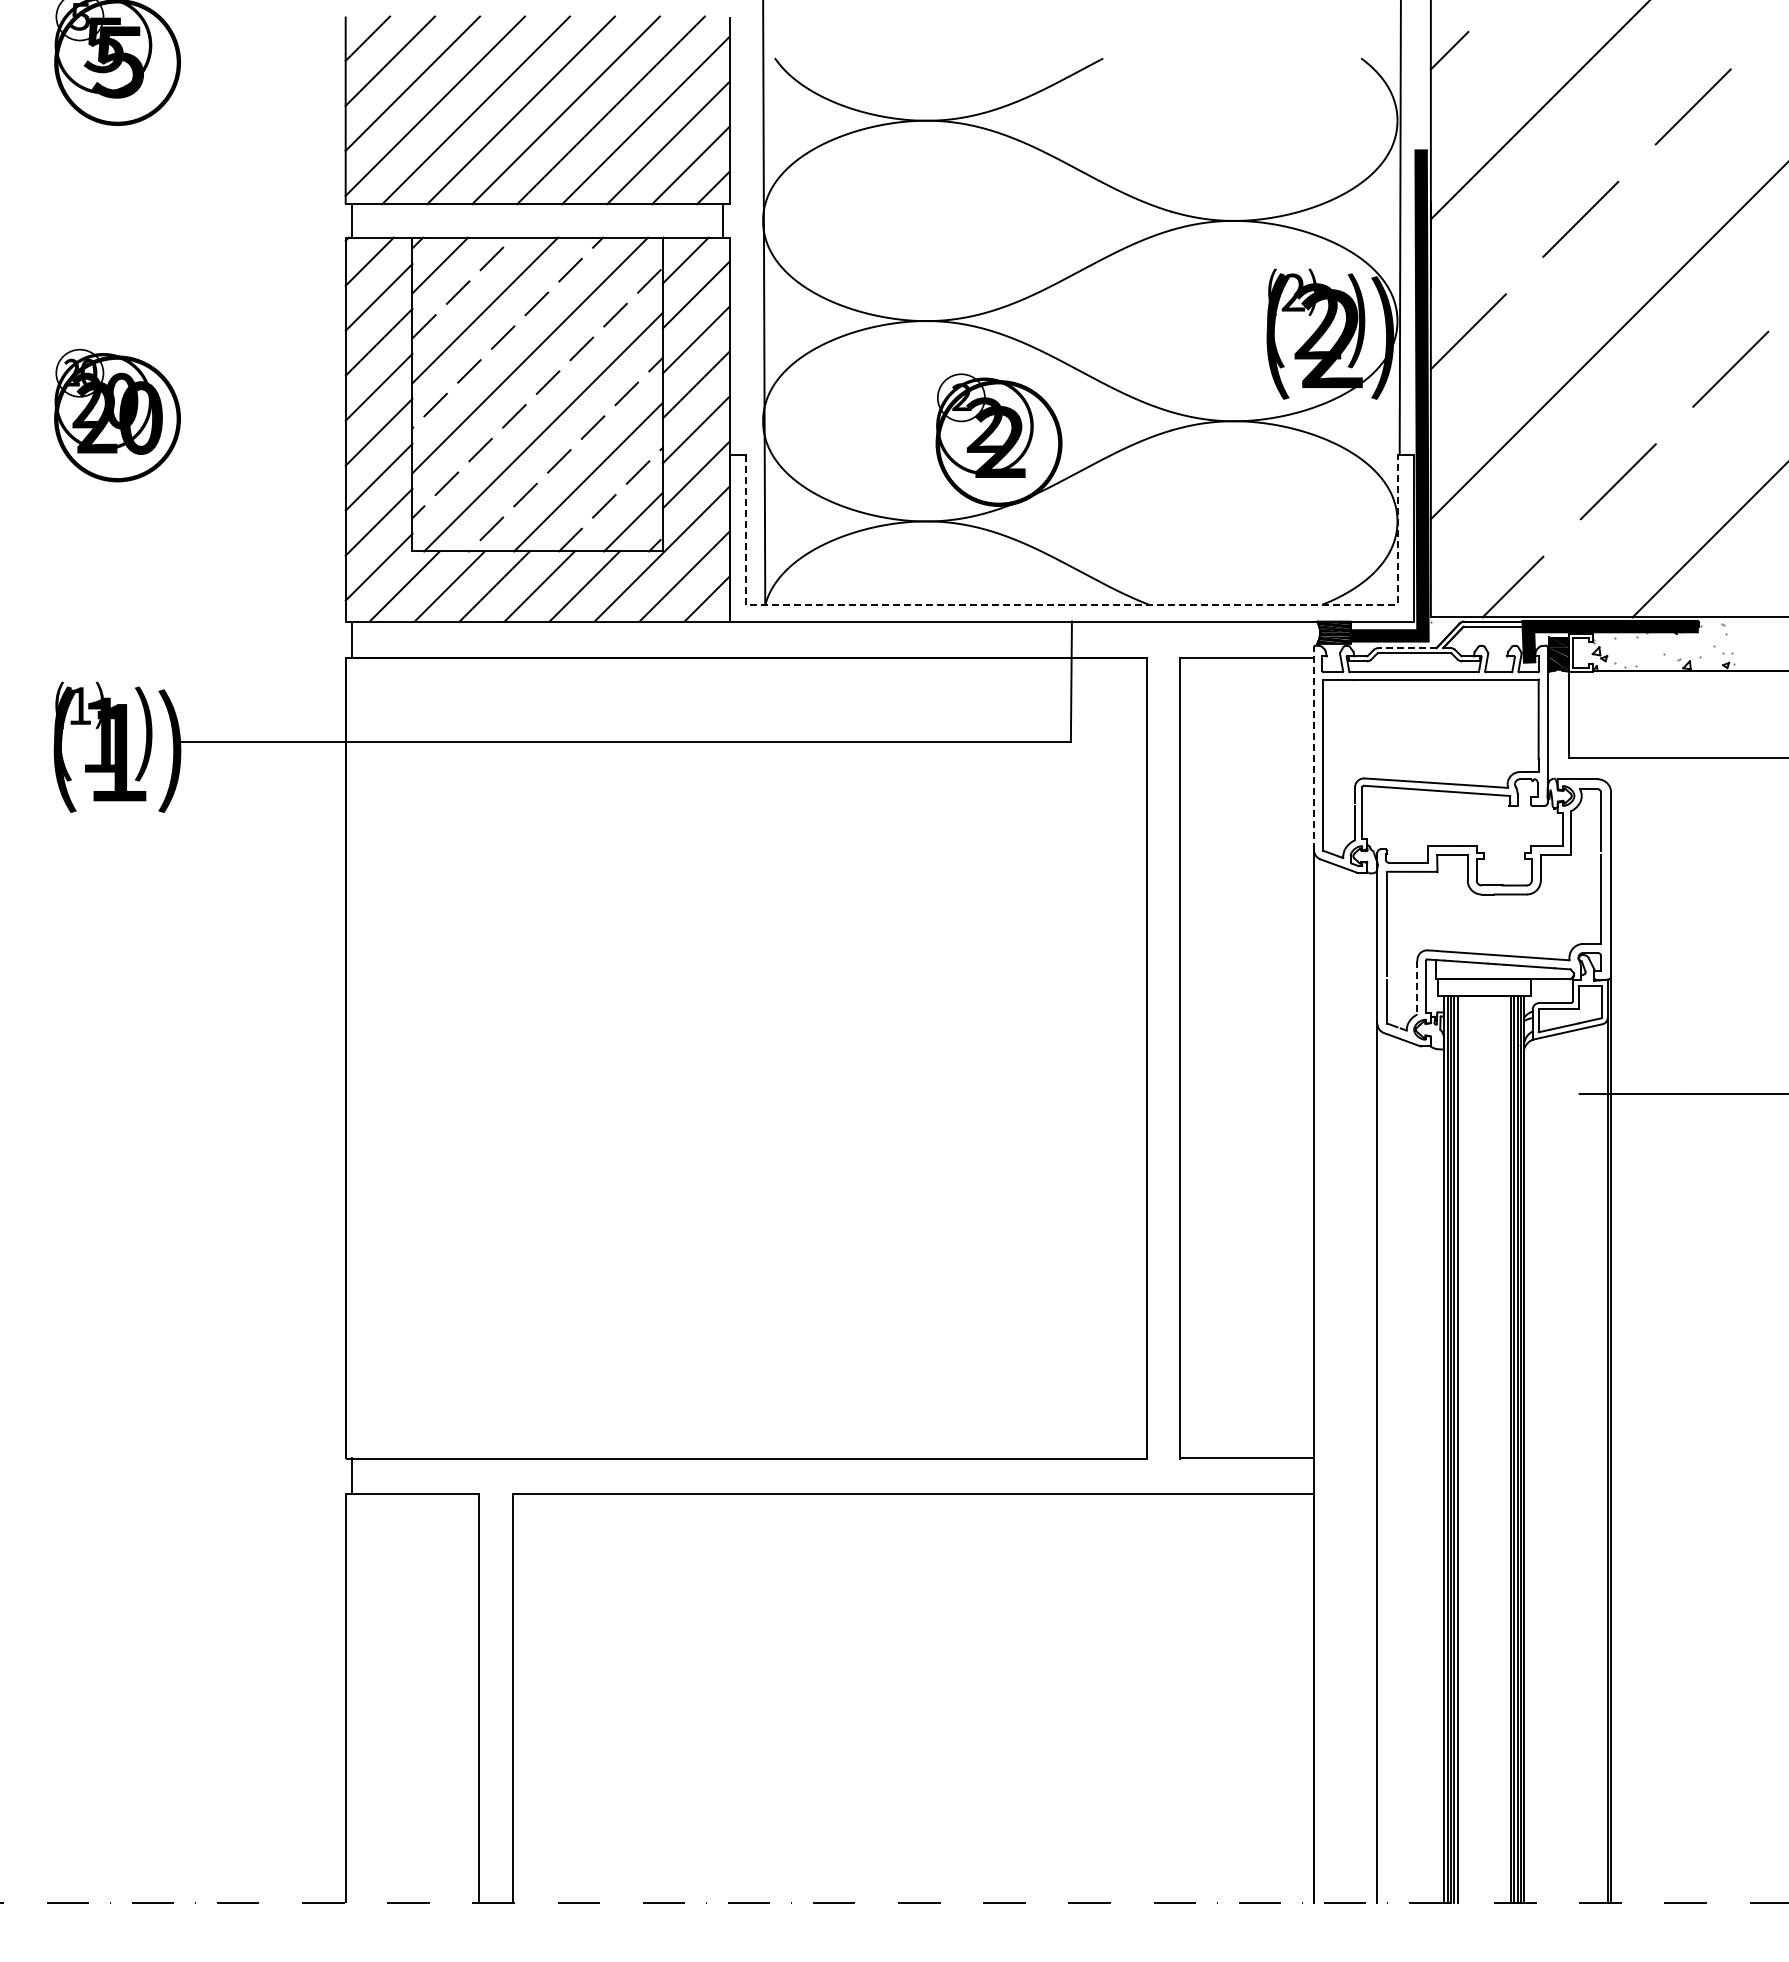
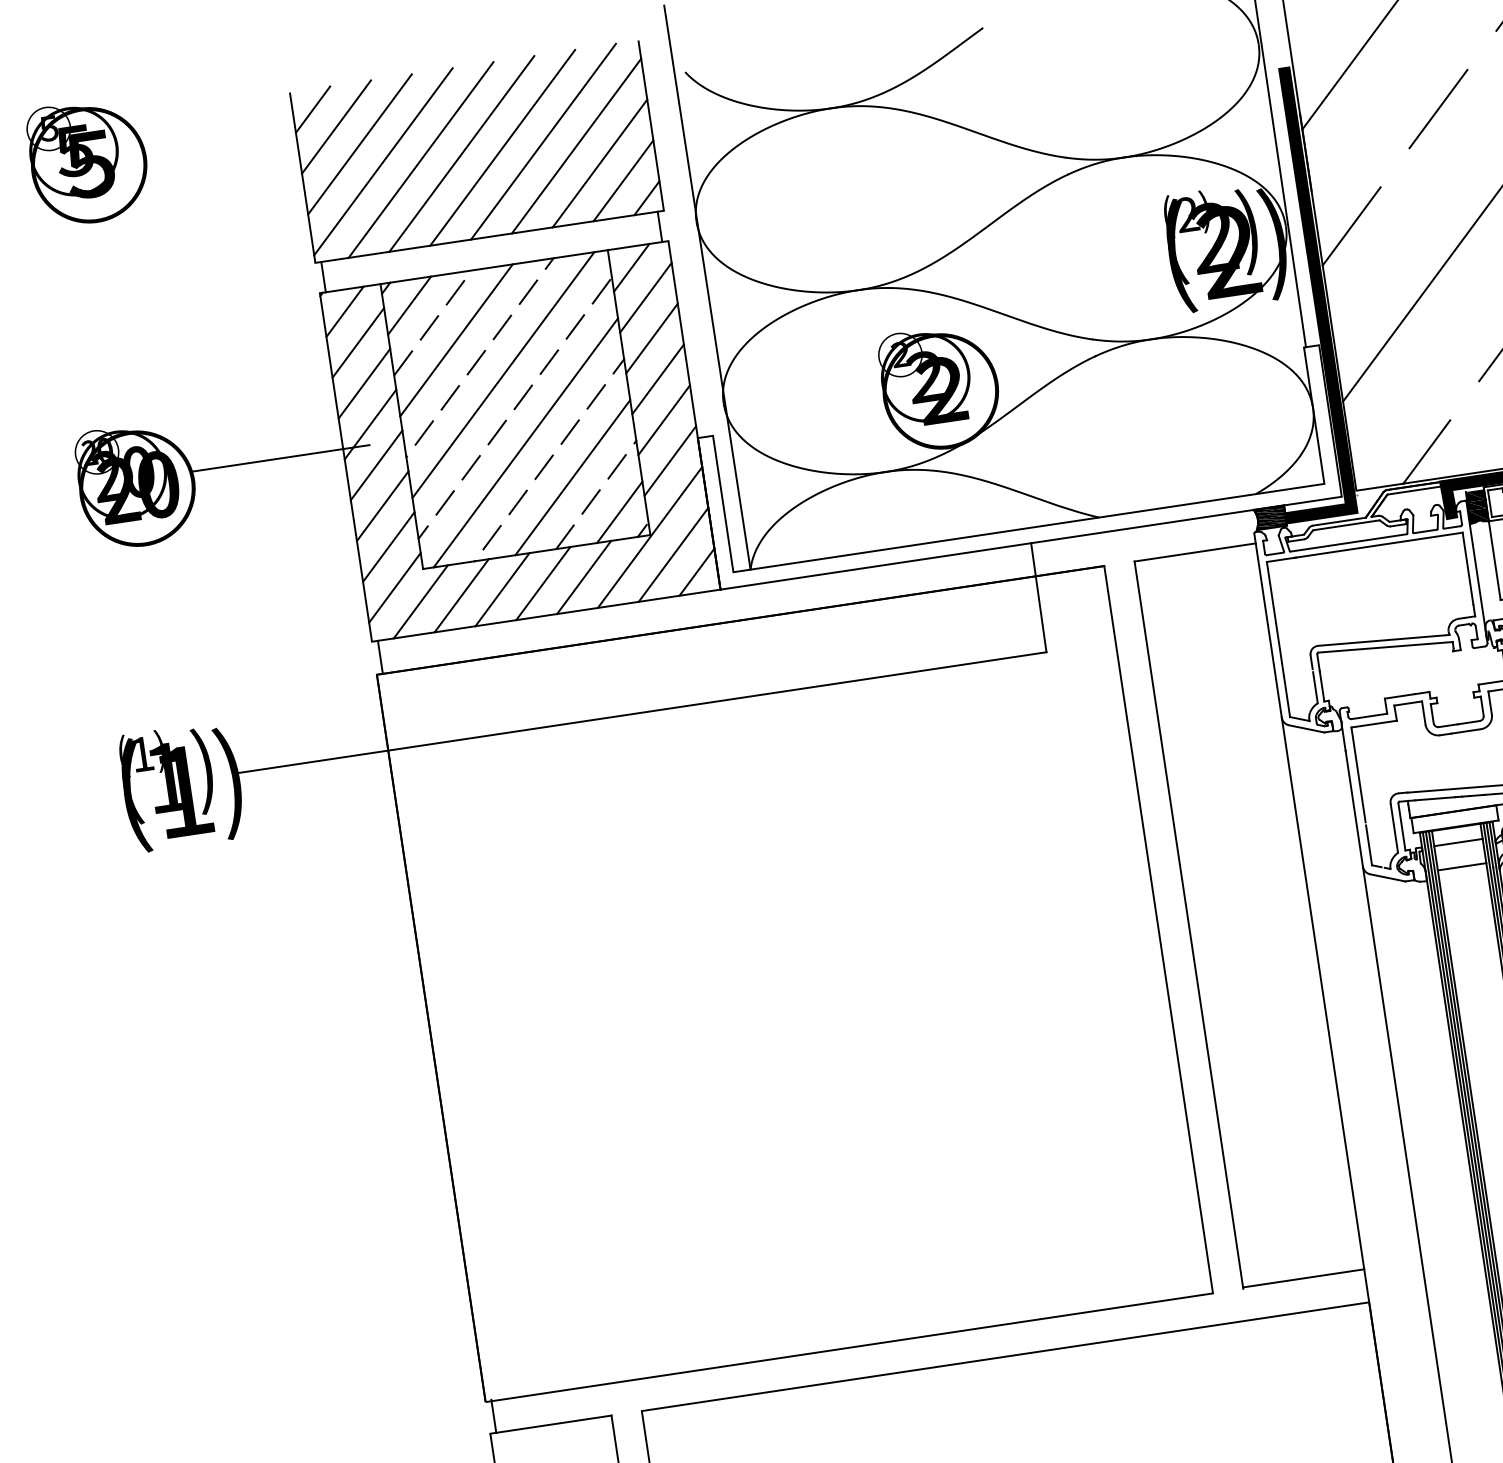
line: (276, 409) -> (280, 458), added
line: (1071, 604) -> (1028, 527), dashed -> solid
line: (1407, 648) -> (1339, 522), dashed -> solid
line: (1313, 748) -> (1267, 625), dashed -> solid
line: (1417, 987) -> (1394, 828), dashed -> solid
line: (1483, 1013) -> (1457, 843), added
line: (1483, 1039) -> (1461, 866), added

